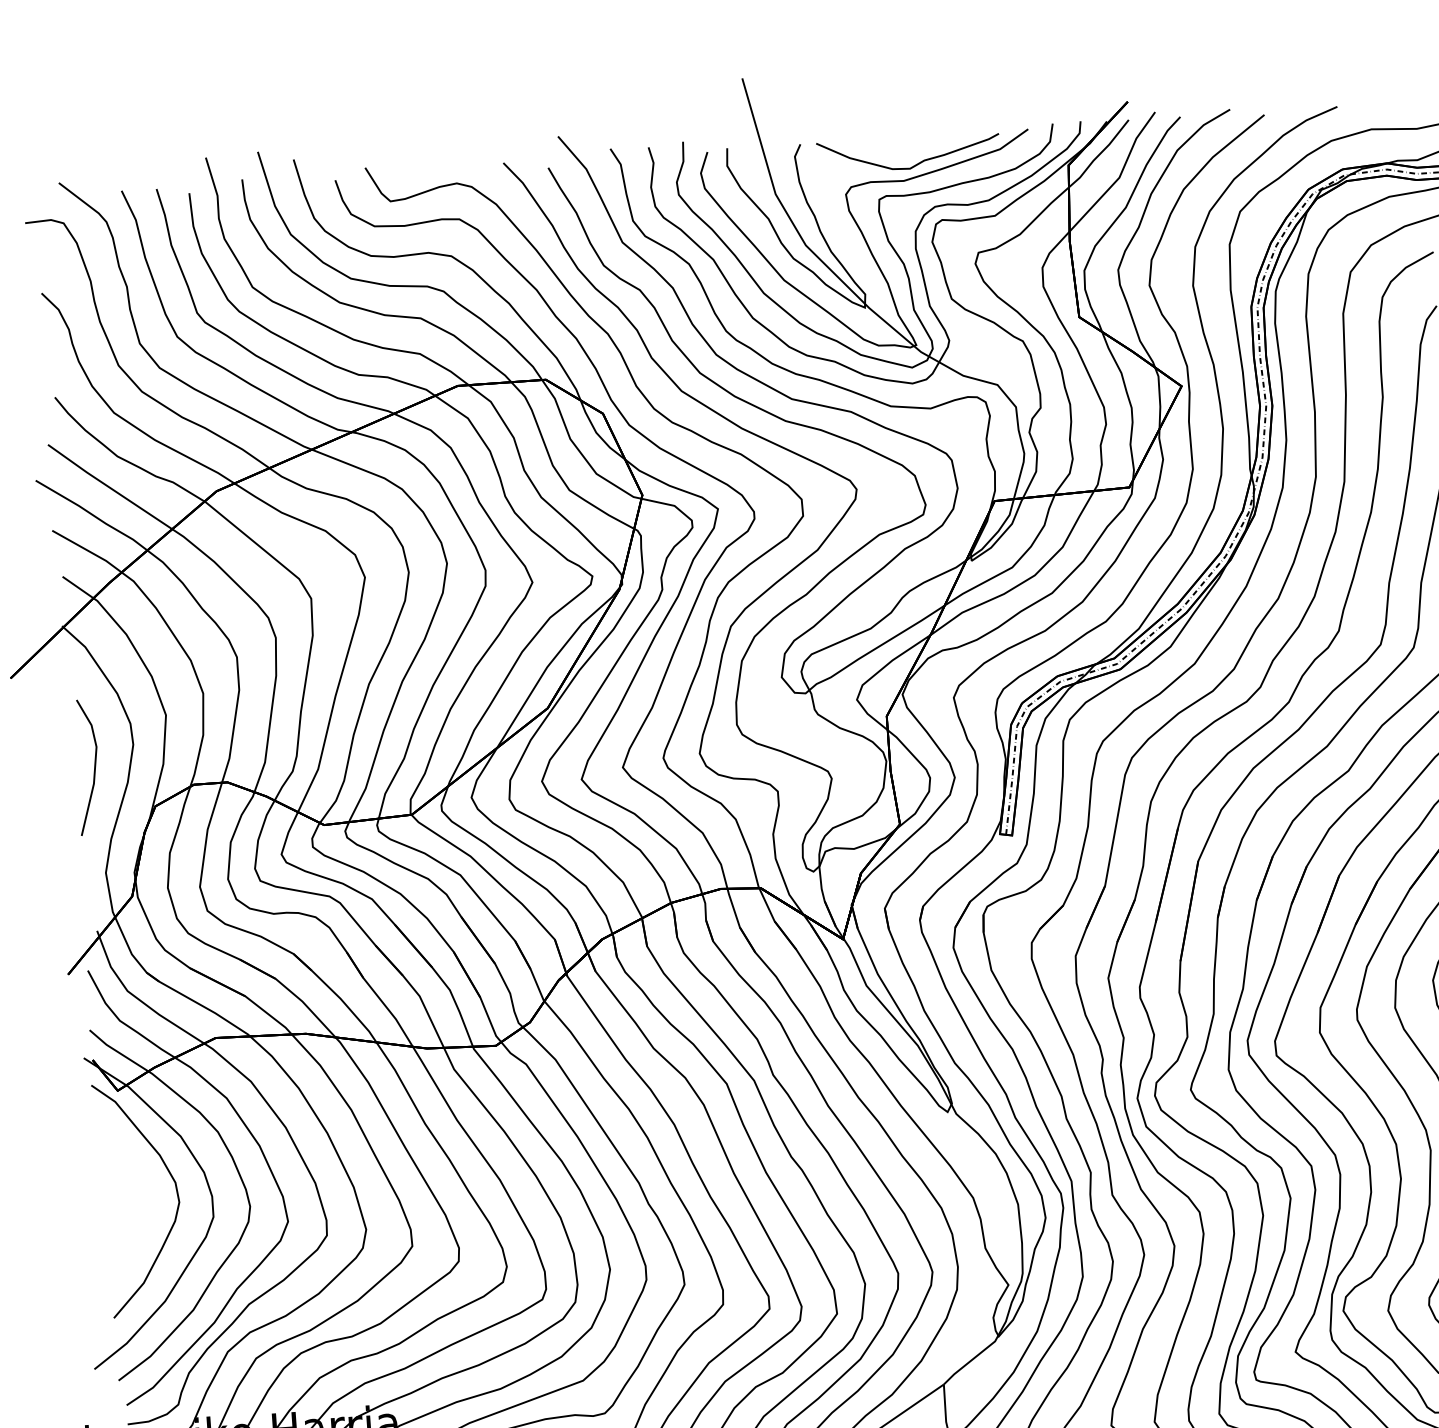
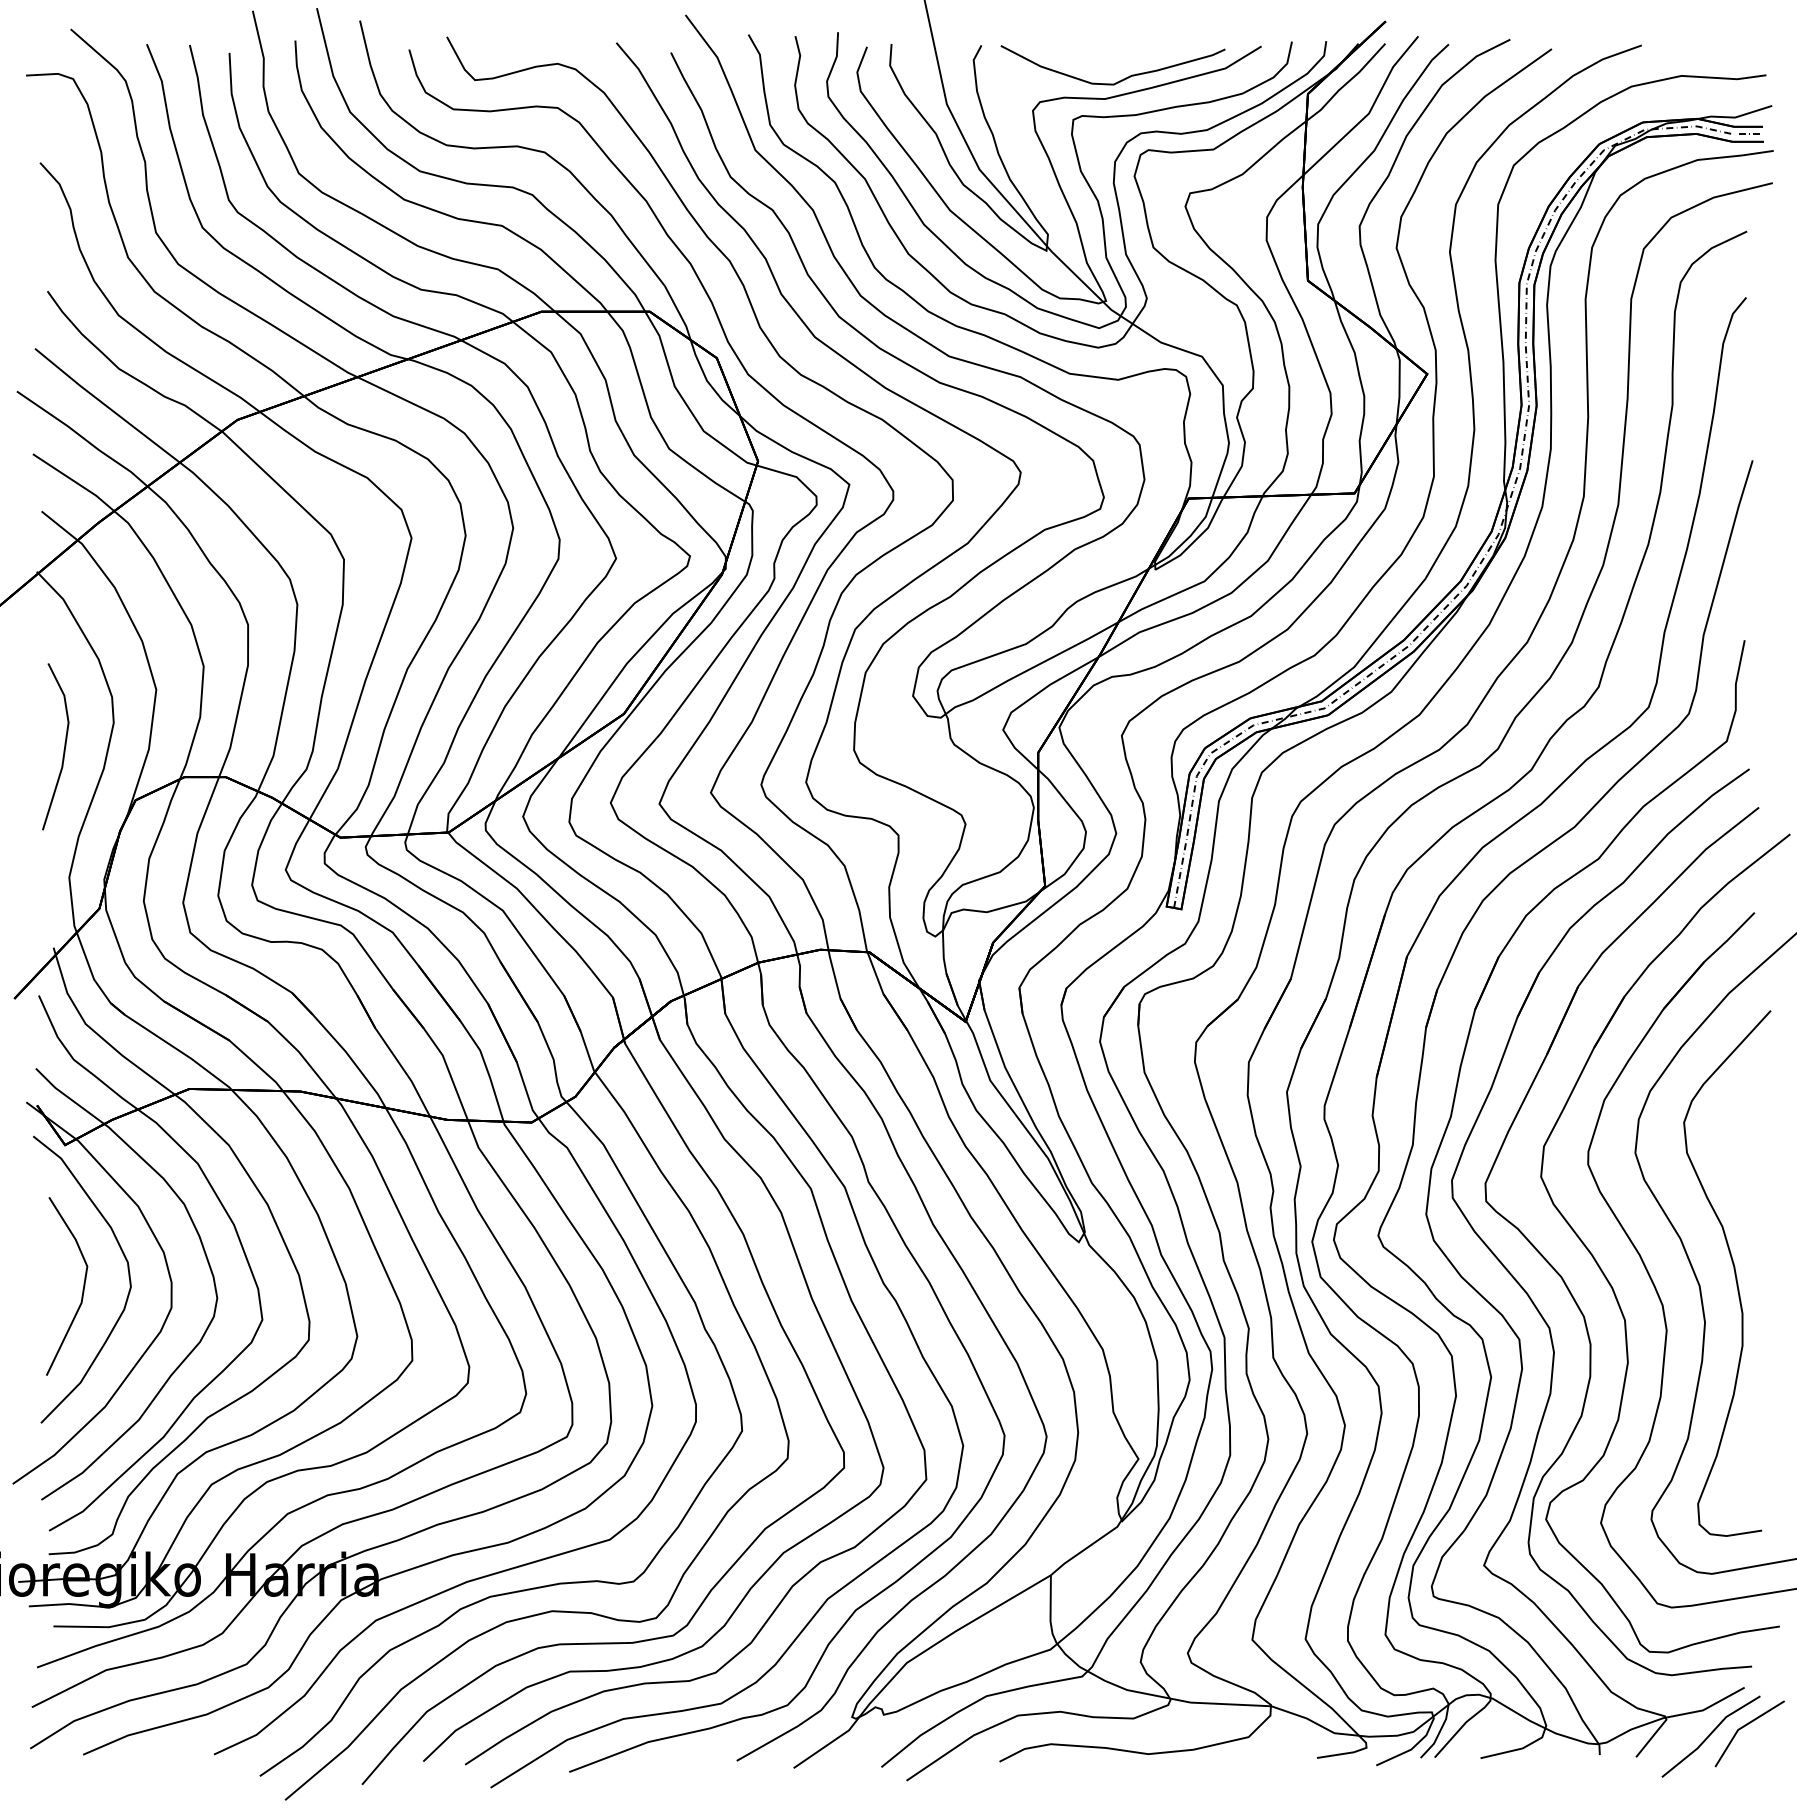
line: (140, 1207) -> (82, 1289), added

